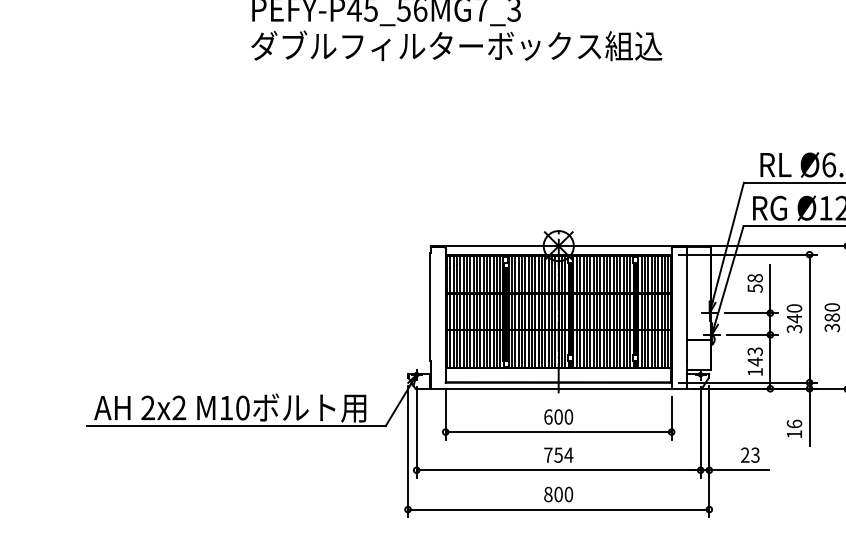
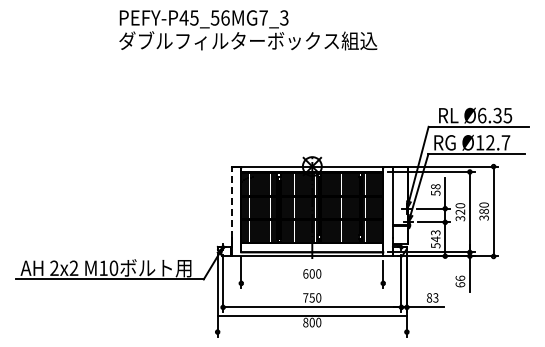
line: (430, 306) -> (231, 204), solid -> dashed
text: (794, 319) -> (460, 212), 340 -> 320
text: (754, 371) -> (435, 245), 143 -> 543
line: (559, 432) -> (312, 283), removed
text: (794, 433) -> (460, 284), 16 -> 66
text: (568, 454) -> (318, 297), 754 -> 750
text: (745, 454) -> (429, 297), 23 -> 83
line: (557, 510) -> (311, 316), moved

